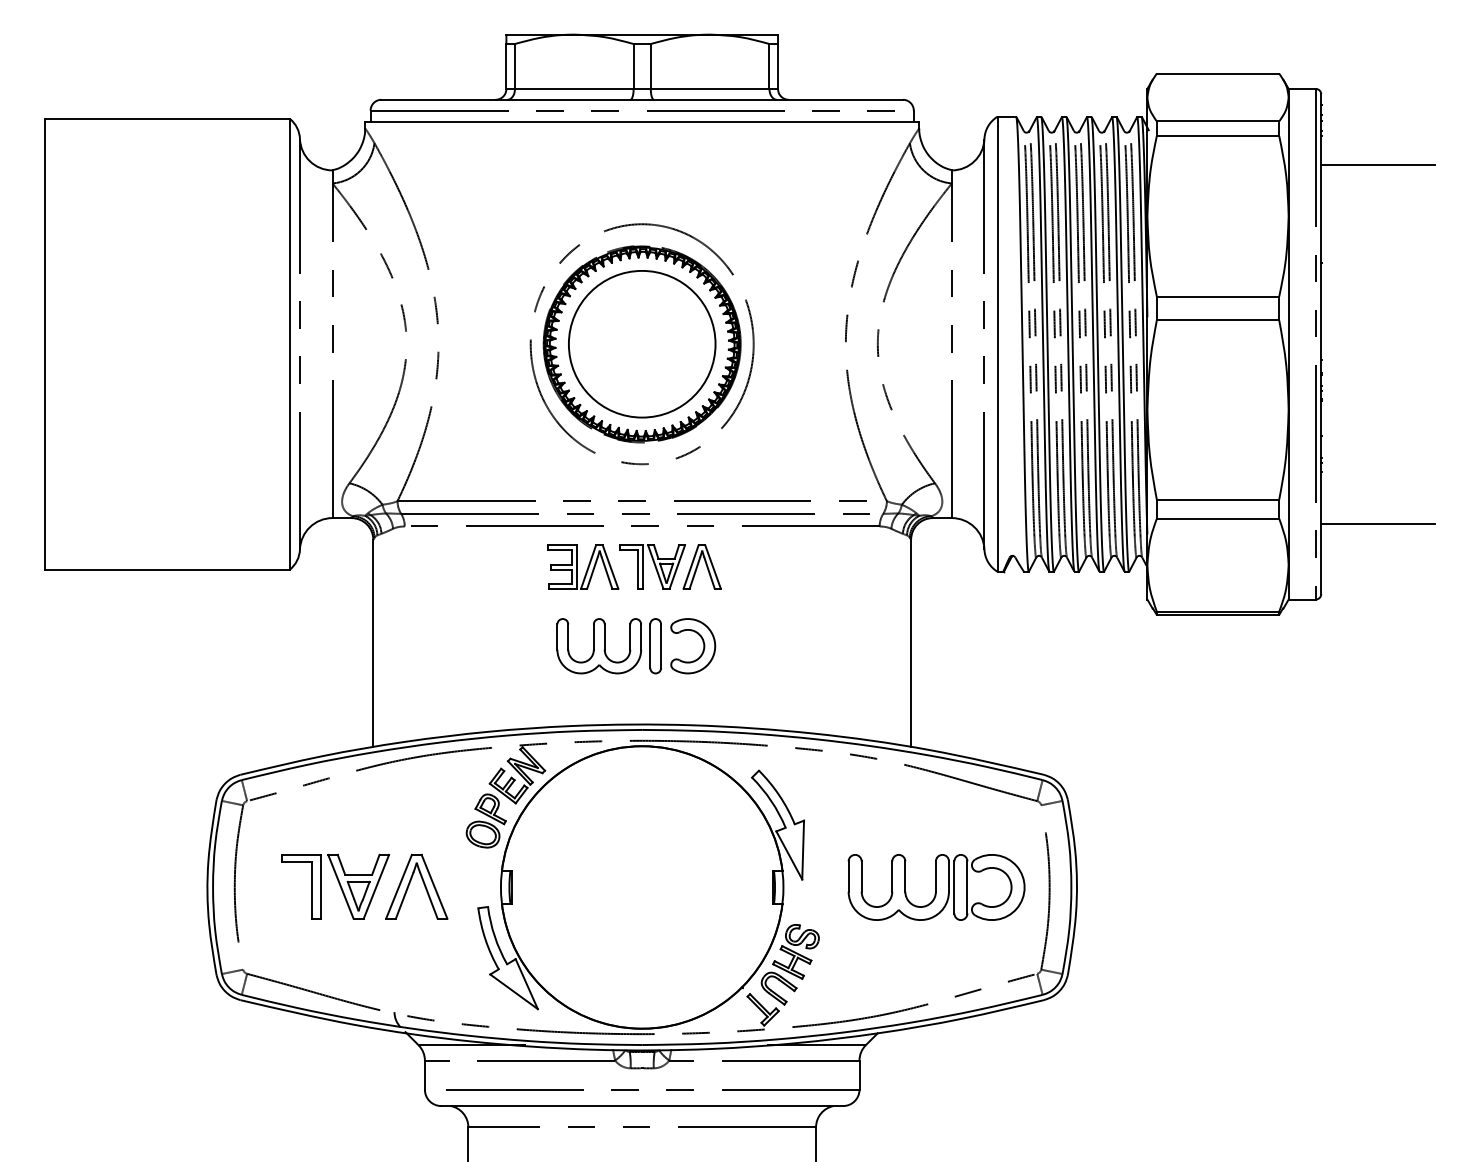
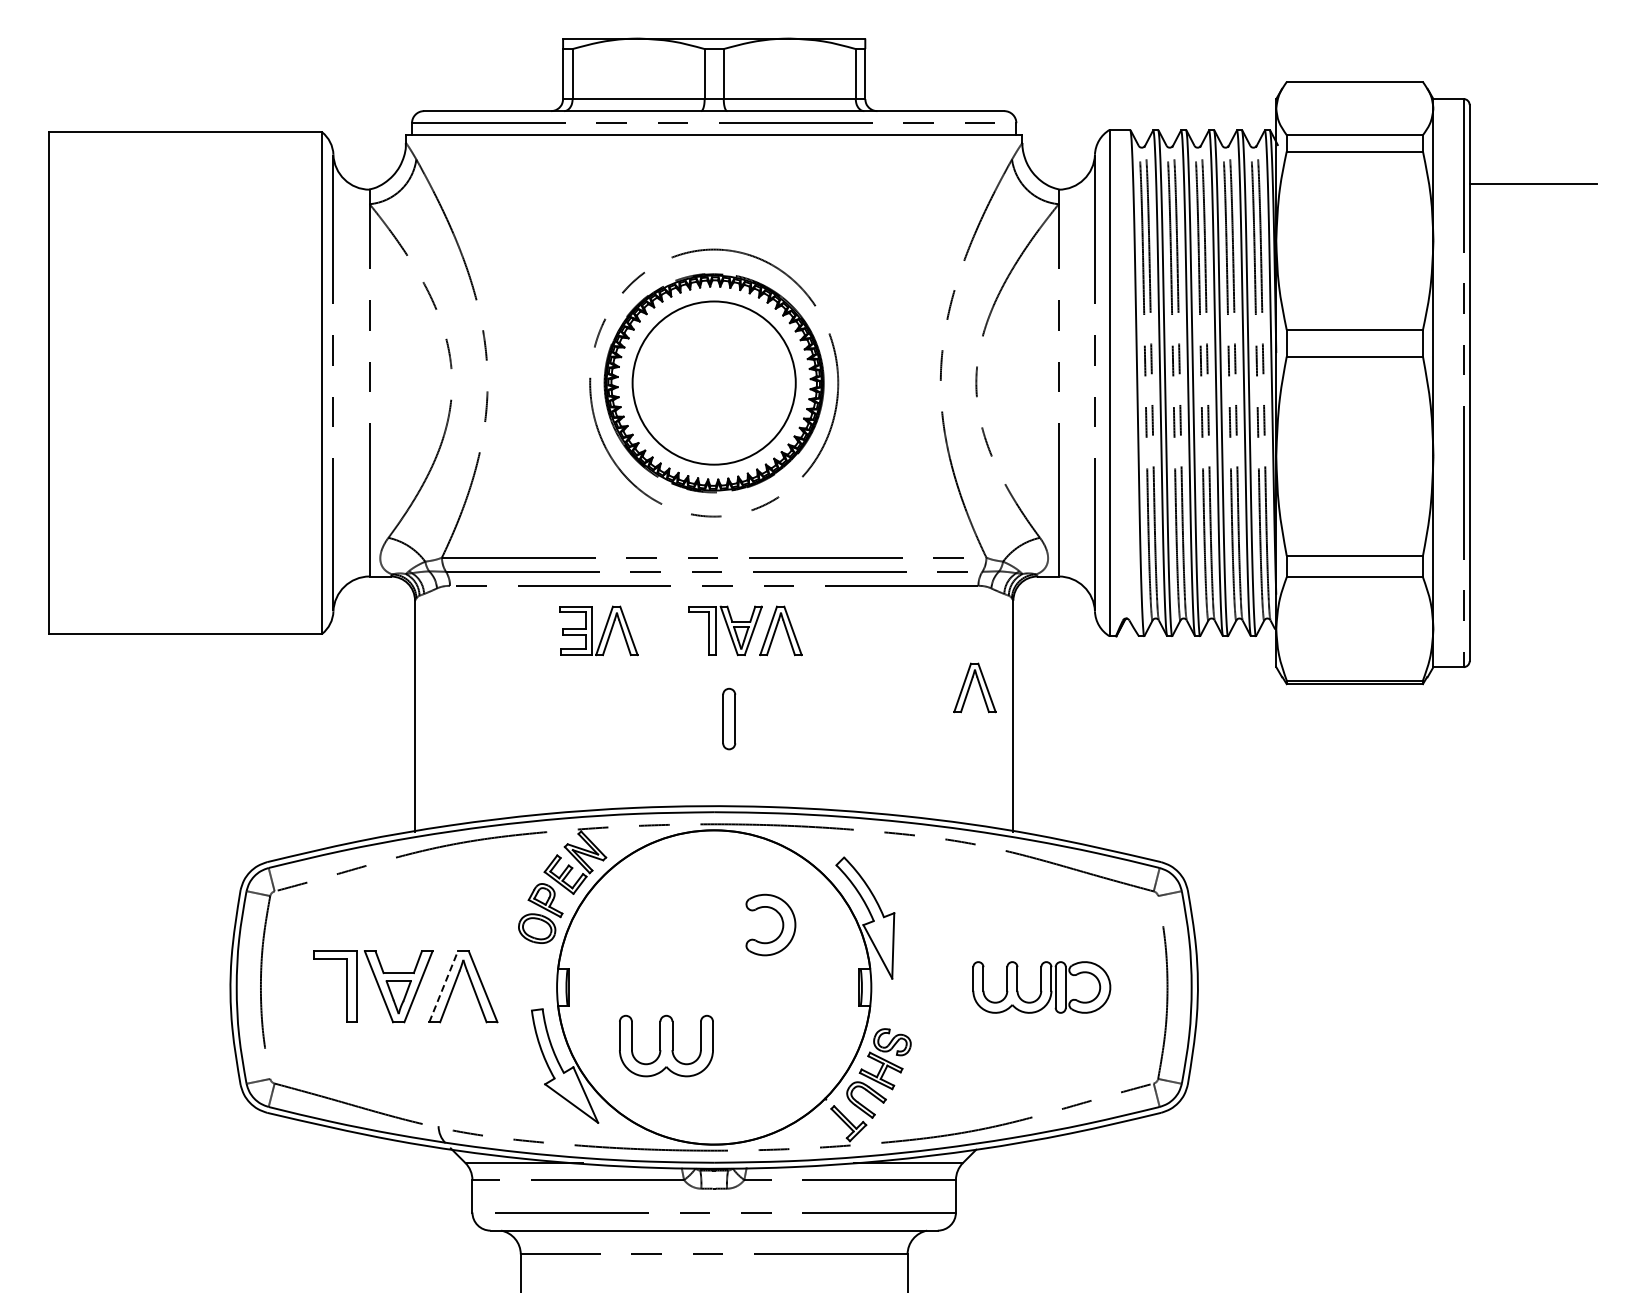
line: (1377, 523) -> (1532, 582), removed
part: (583, 566) -> (598, 630), moved
part: (876, 617) -> (974, 687), added
part: (702, 642) -> (781, 920), moved
part: (599, 645) -> (666, 1045), moved
line: (398, 886) -> (443, 986), solid -> dashed
part: (936, 887) -> (1041, 987), size x0.7

